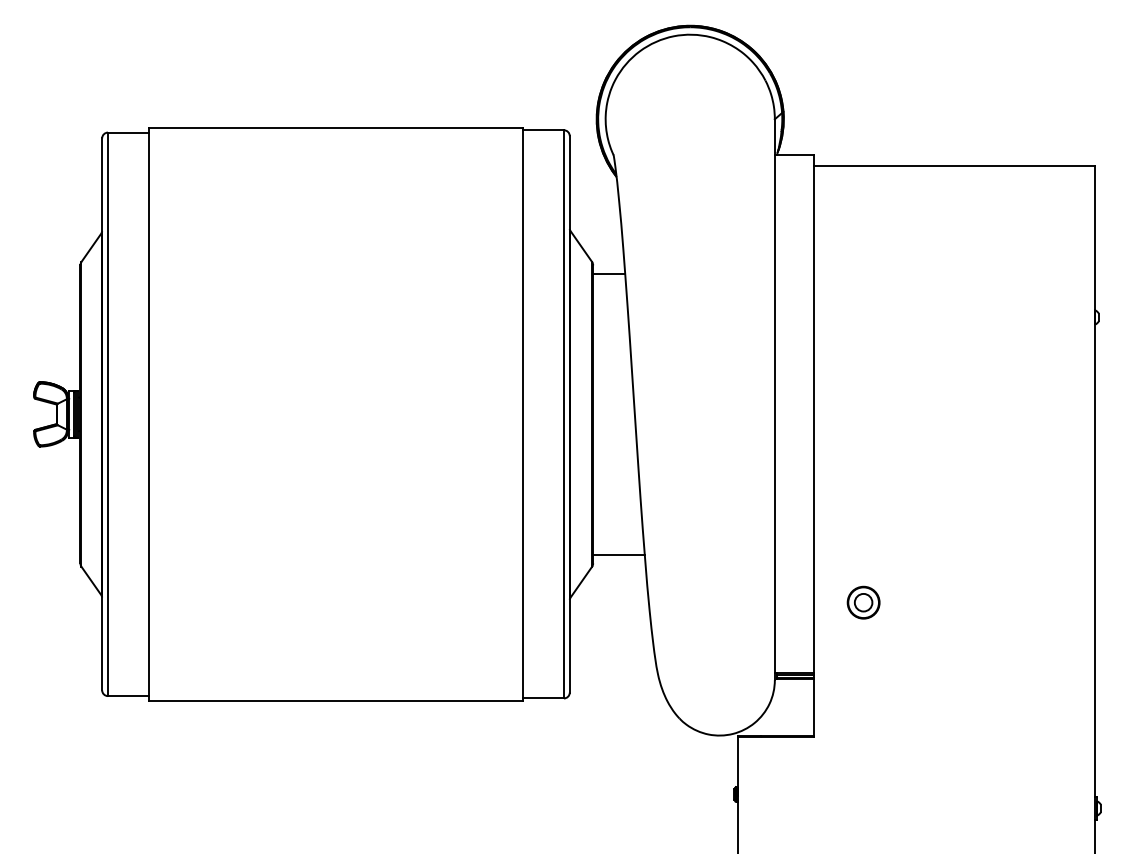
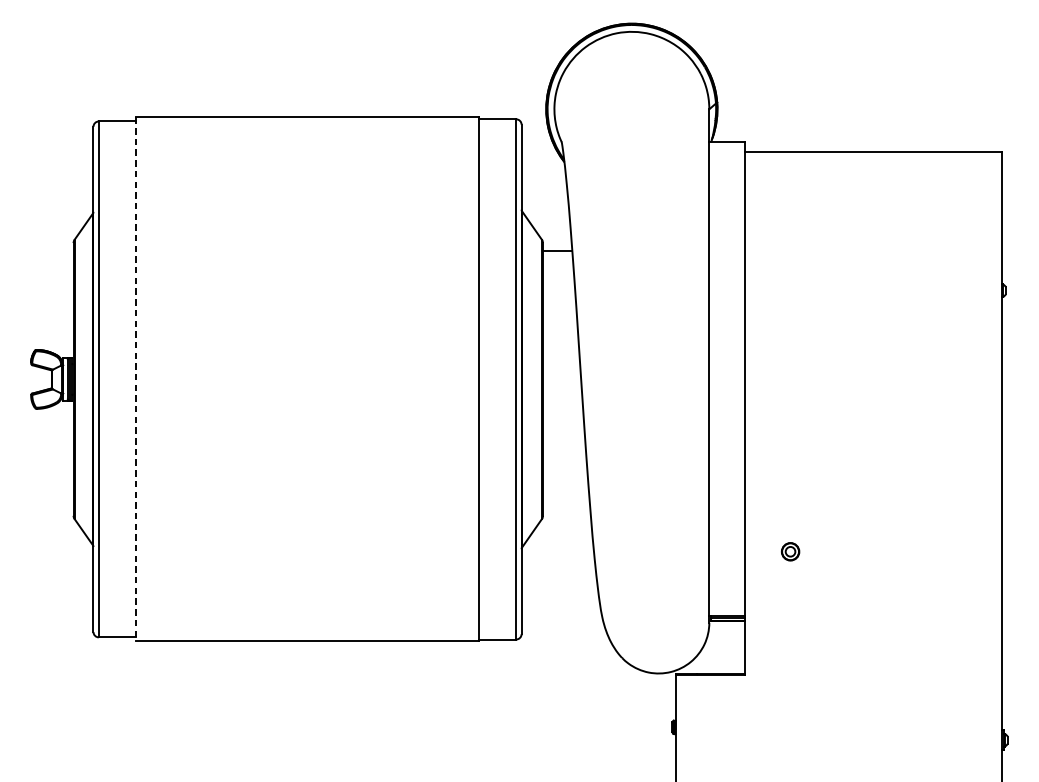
line: (148, 414) -> (135, 379), solid -> dashed
line: (618, 554) -> (566, 507), removed
part: (863, 602) -> (790, 551), size x0.6

